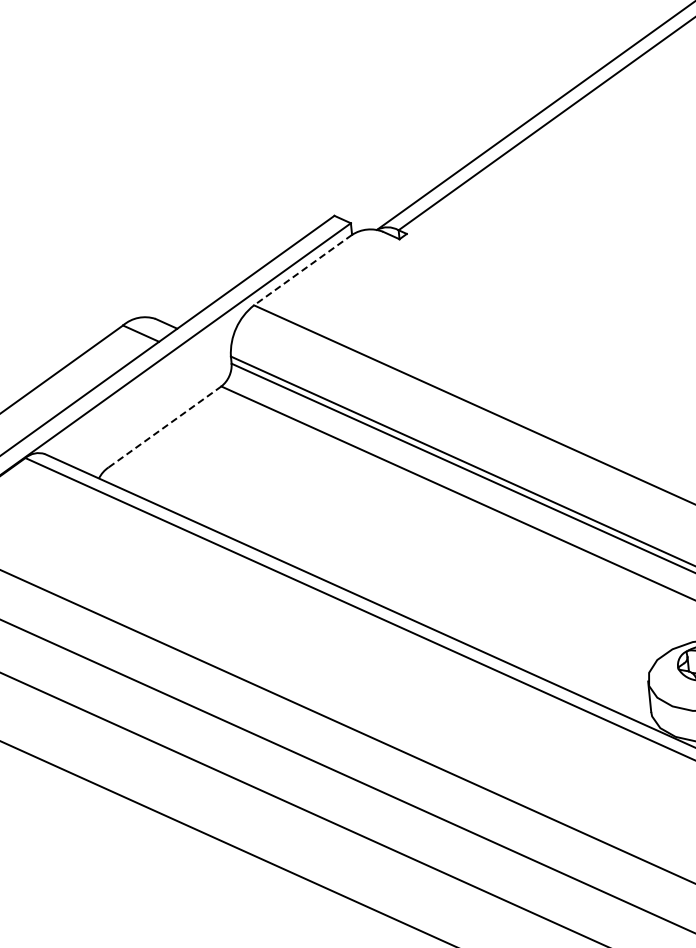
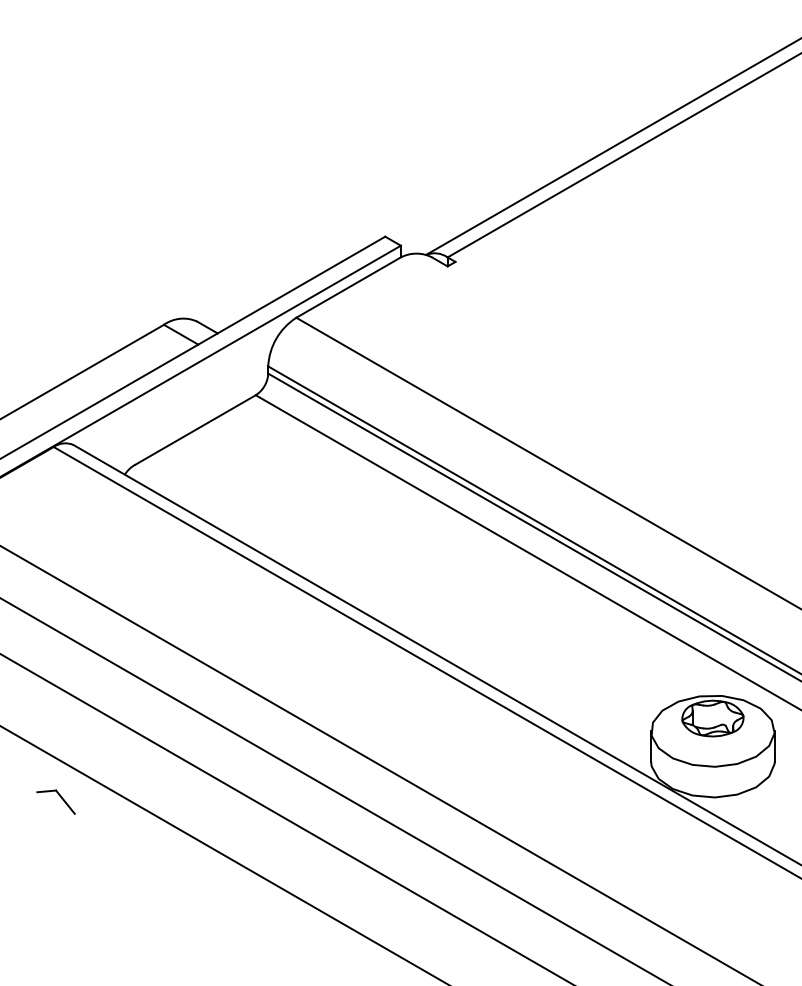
line: (302, 270) -> (348, 287), dashed -> solid
line: (165, 426) -> (196, 429), dashed -> solid
part: (65, 805) -> (59, 796), added

